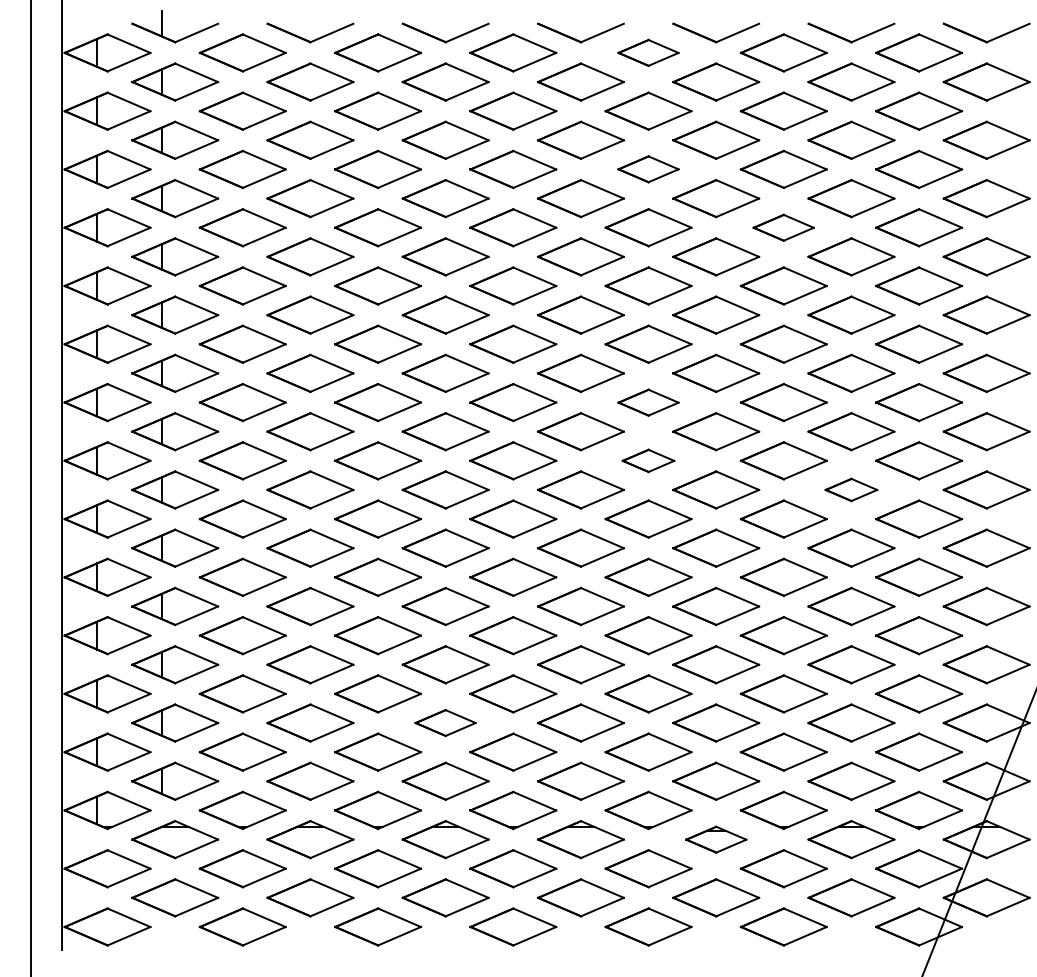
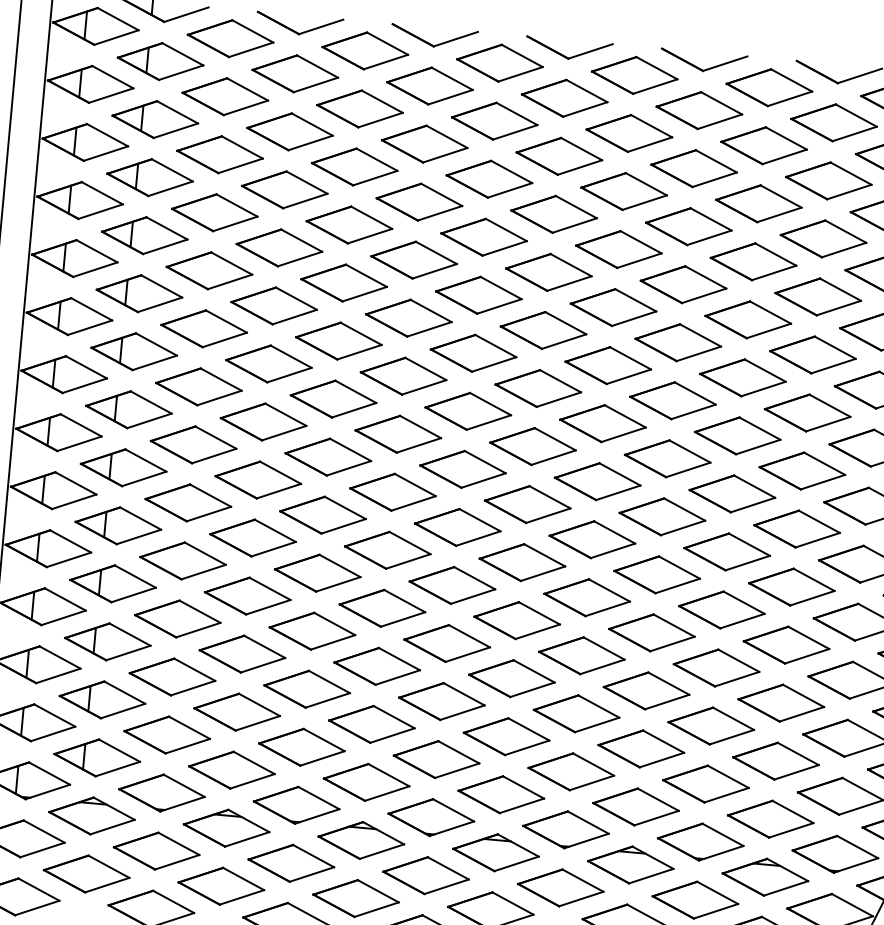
part: (648, 52) -> (634, 75), size x1.43
part: (648, 168) -> (624, 190), size x1.43
part: (783, 227) -> (753, 261), size x1.43
part: (648, 402) -> (602, 423), size x1.43
part: (648, 460) -> (597, 481), size x1.67
part: (851, 489) -> (797, 528), size x1.67
part: (445, 722) -> (371, 723), size x1.43
part: (716, 839) -> (631, 864), size x1.43

